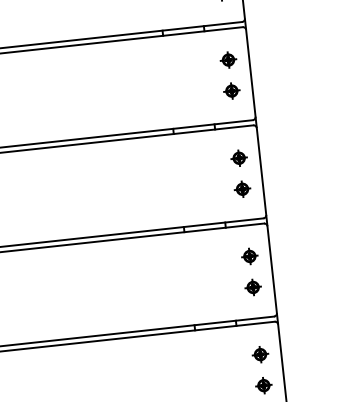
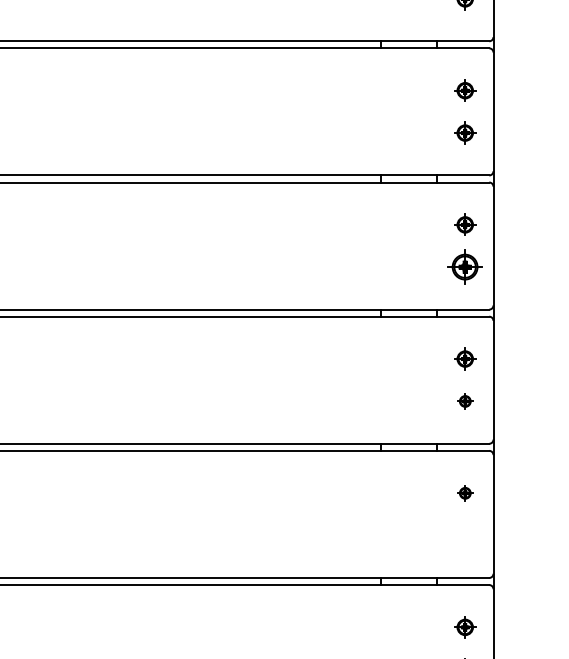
part: (232, 91) -> (465, 267), size x1.6
part: (242, 189) -> (465, 401), size x0.7
part: (250, 256) -> (465, 493), size x0.7
part: (253, 287) -> (465, 535), removed

